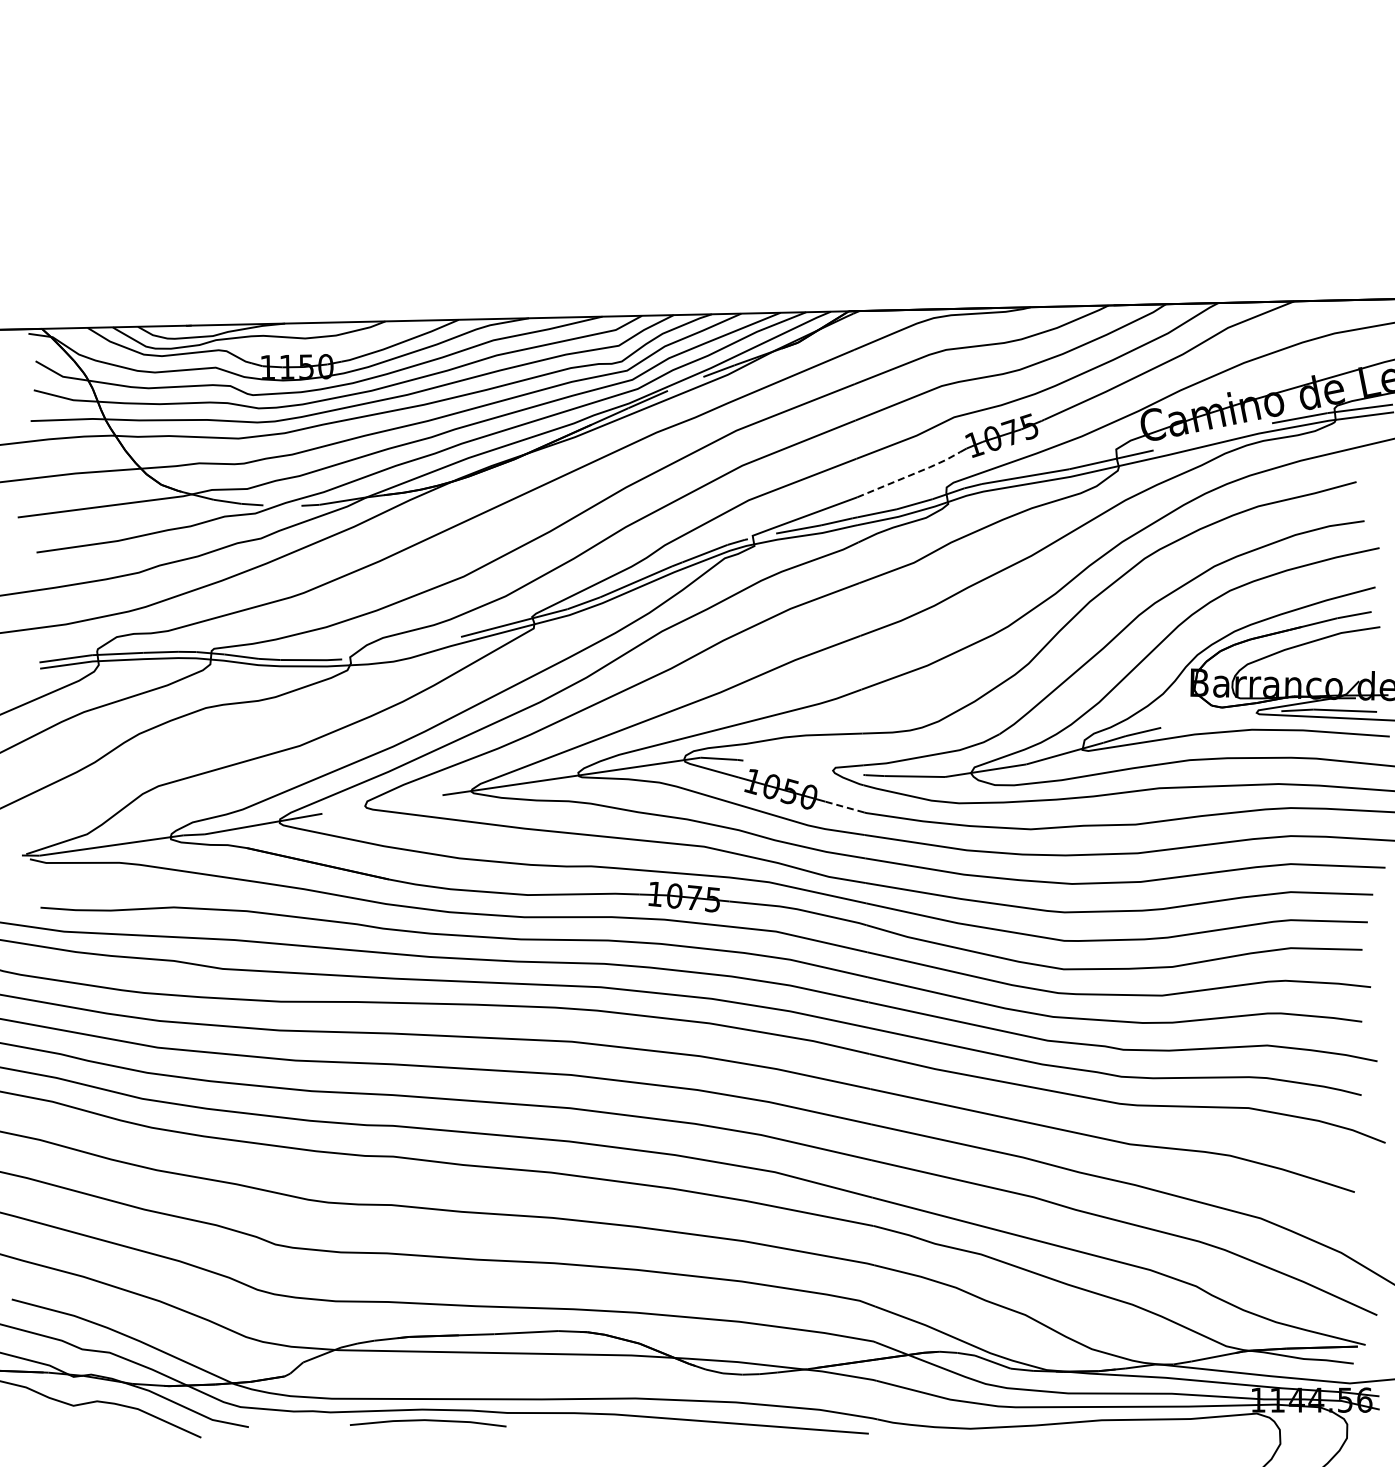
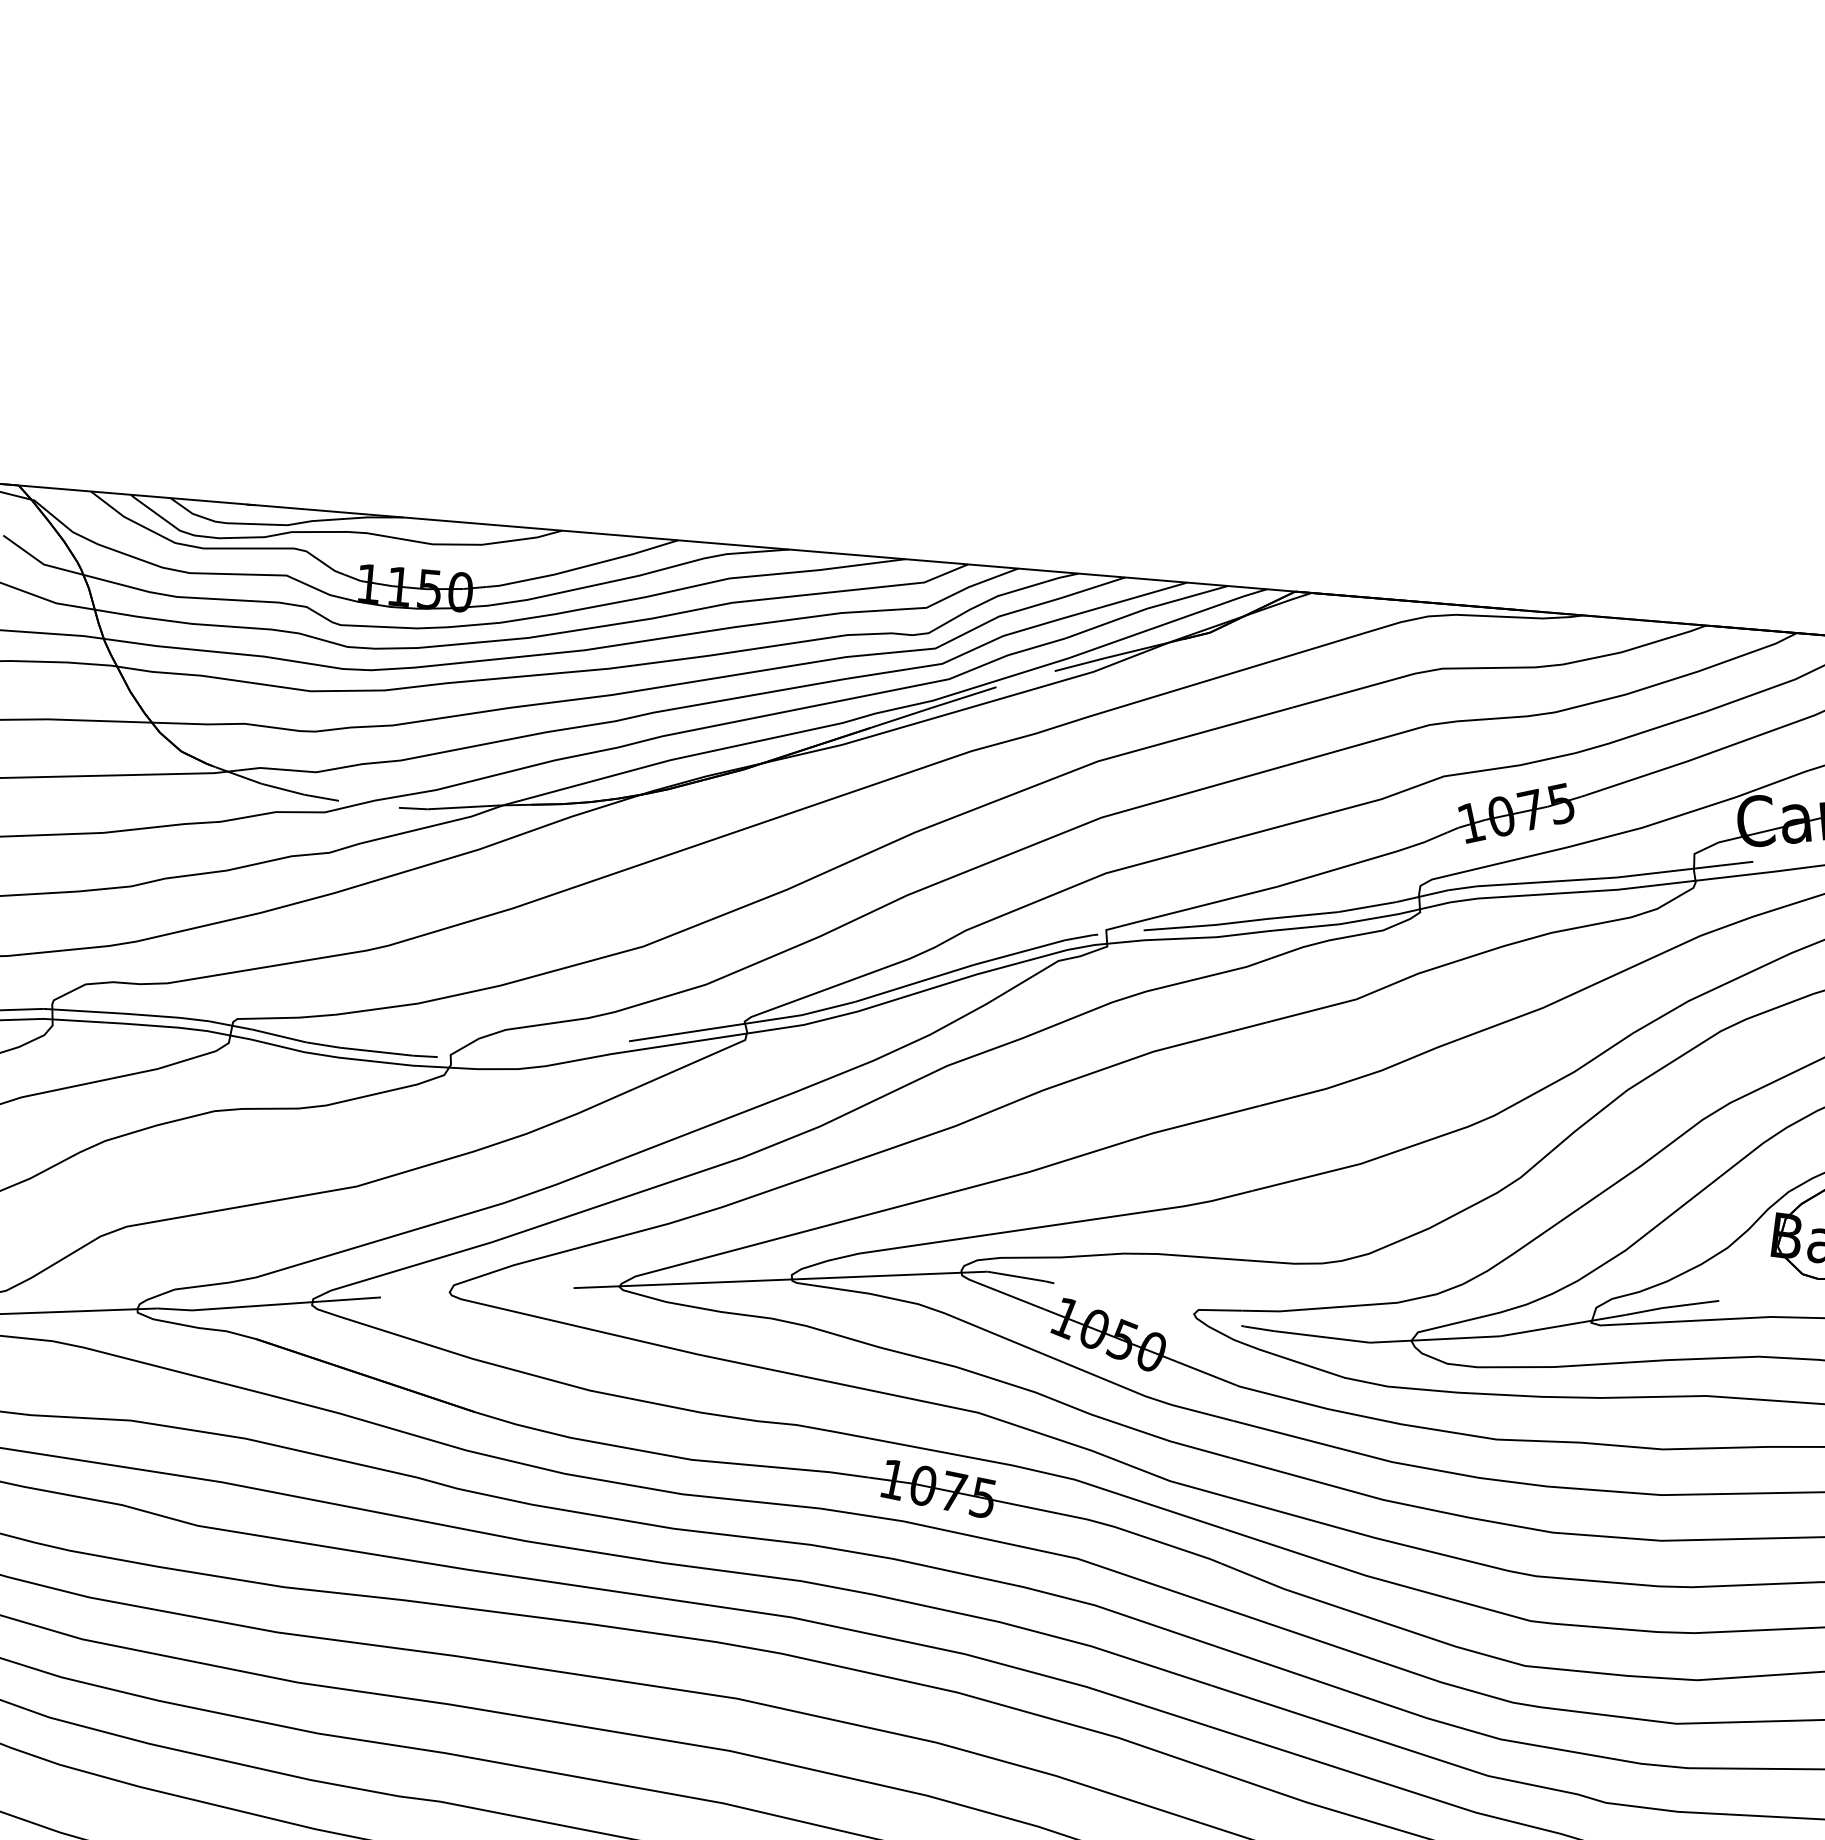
line: (910, 475) -> (1365, 861), dashed -> solid
line: (844, 806) -> (1206, 1372), dashed -> solid

